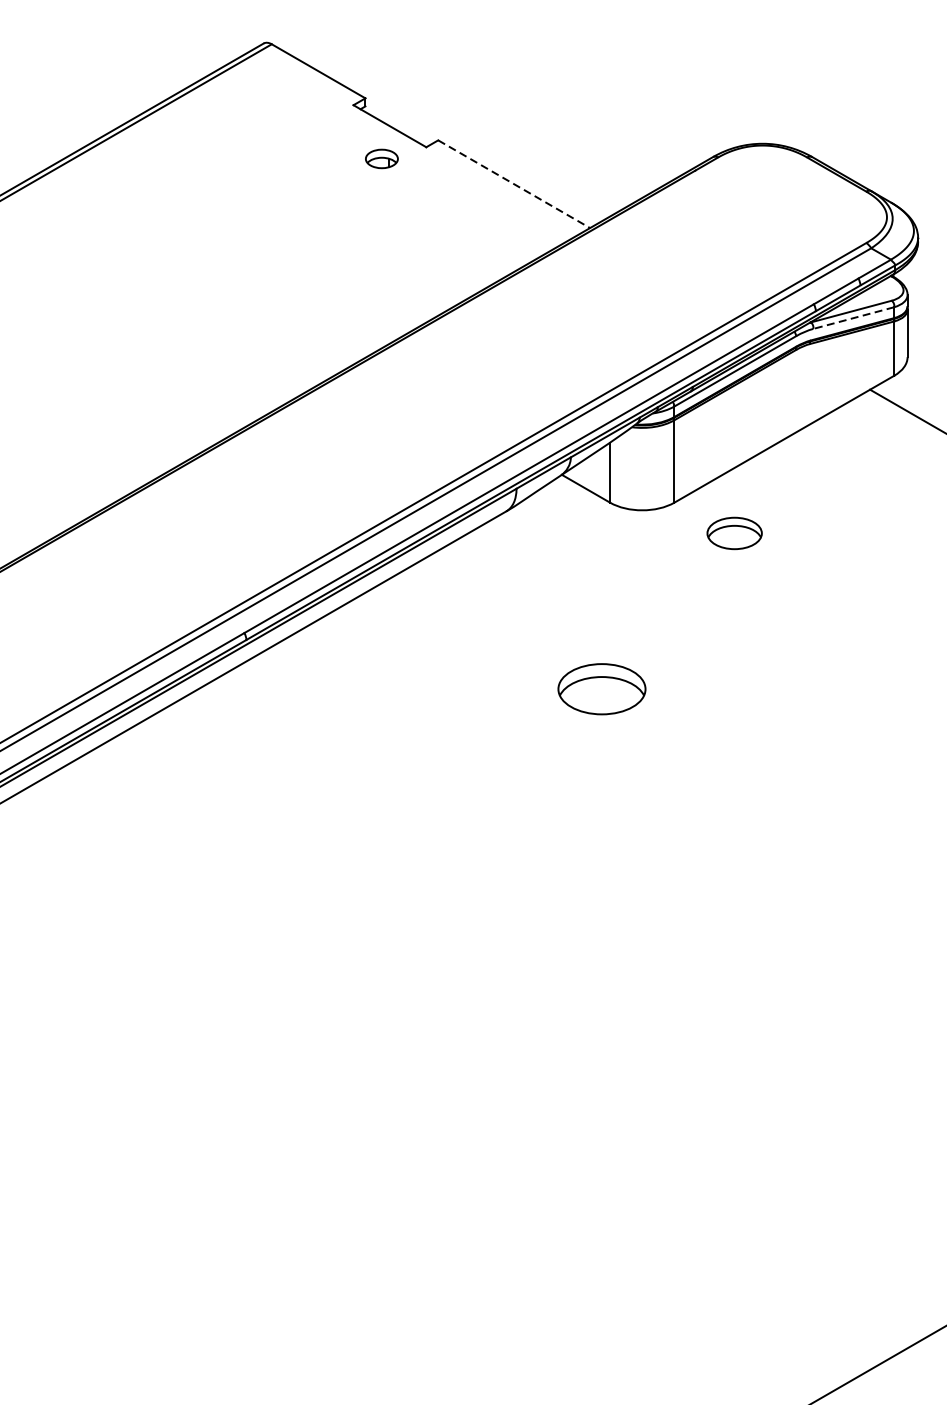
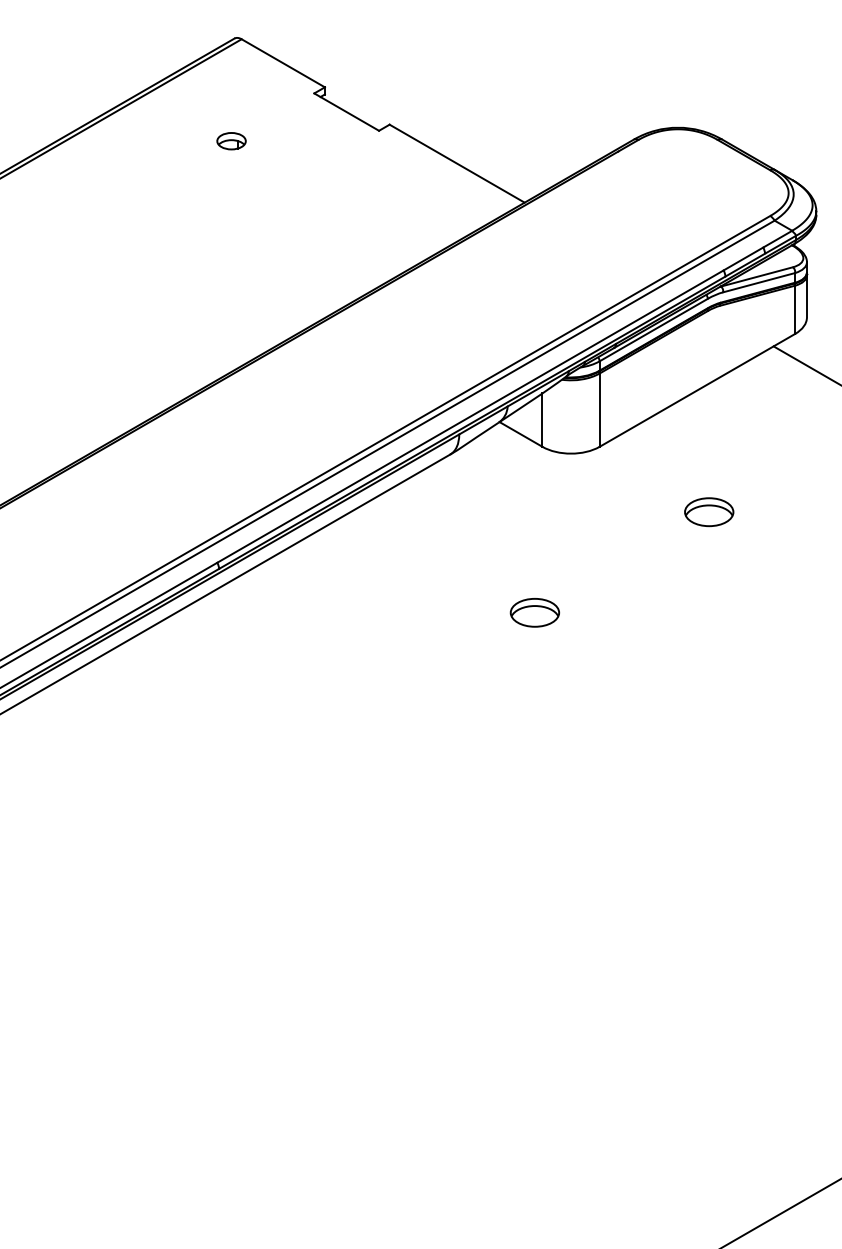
part: (381, 159) -> (231, 141), moved
line: (514, 184) -> (457, 163), dashed -> solid
line: (853, 317) -> (758, 282), dashed -> solid
part: (734, 533) -> (709, 512), moved
part: (601, 689) -> (534, 612), size x0.62

